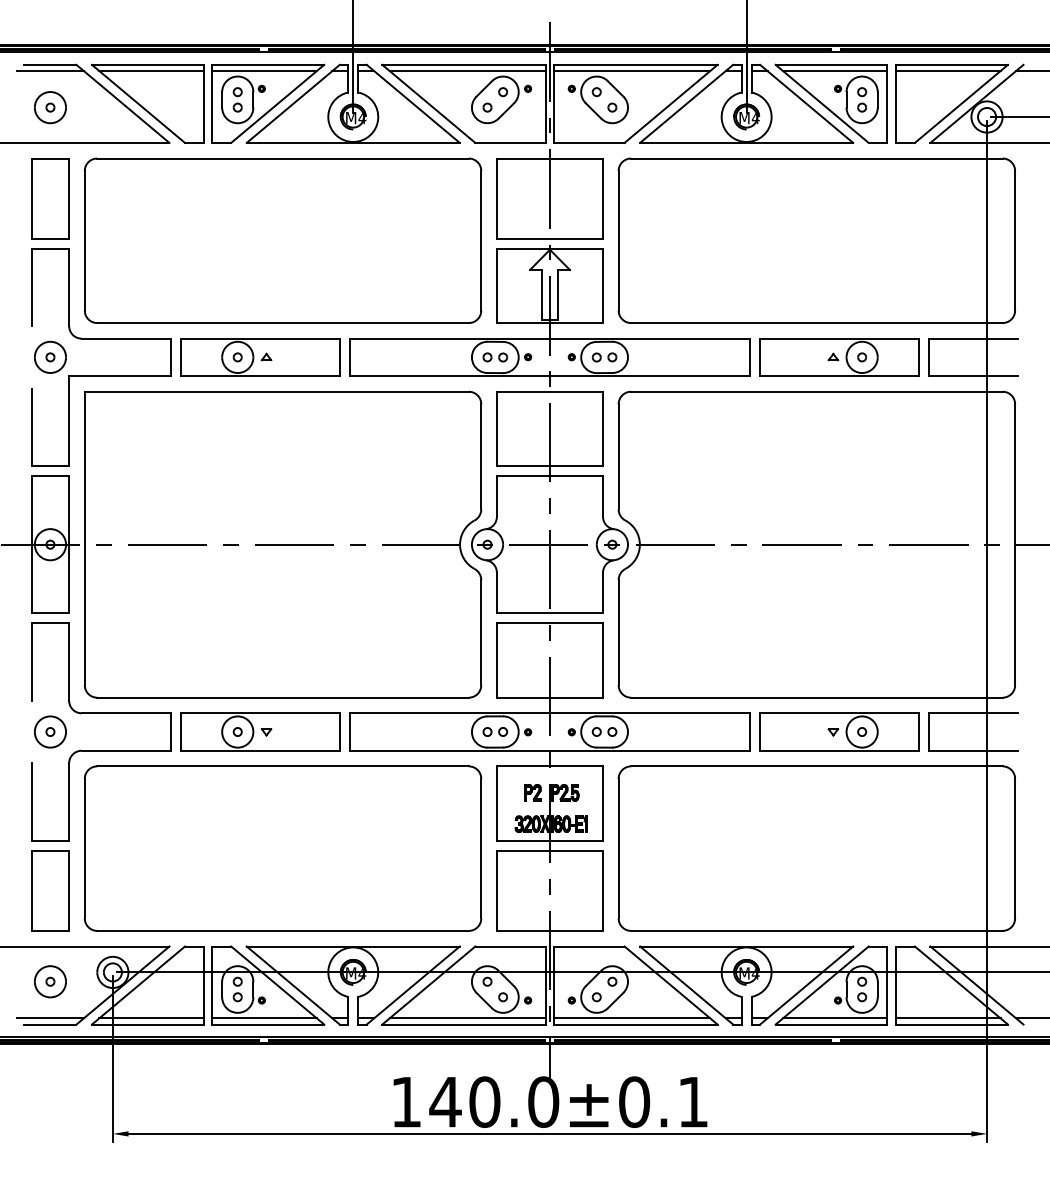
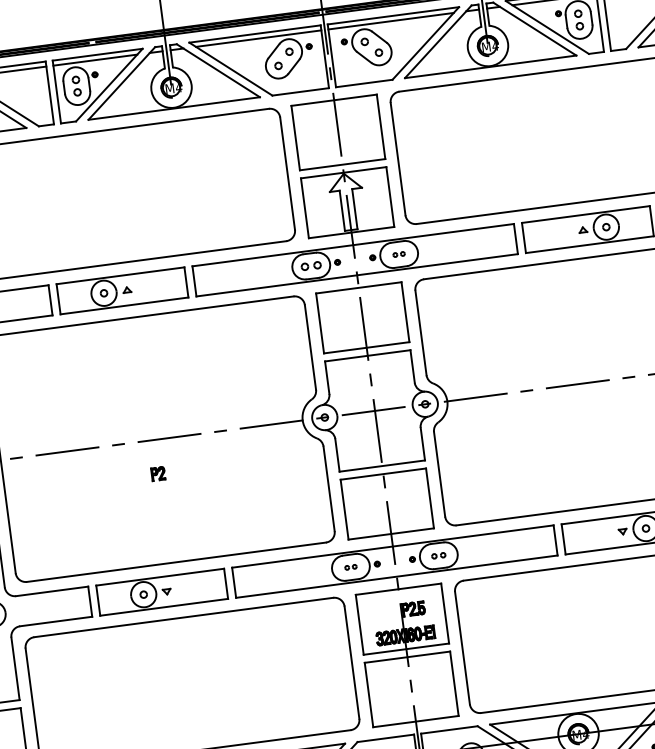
part: (604, 357) -> (399, 254), size x0.6
part: (495, 731) -> (351, 566), size x0.6
part: (604, 731) -> (438, 555), size x0.7
part: (532, 792) -> (157, 473), moved

